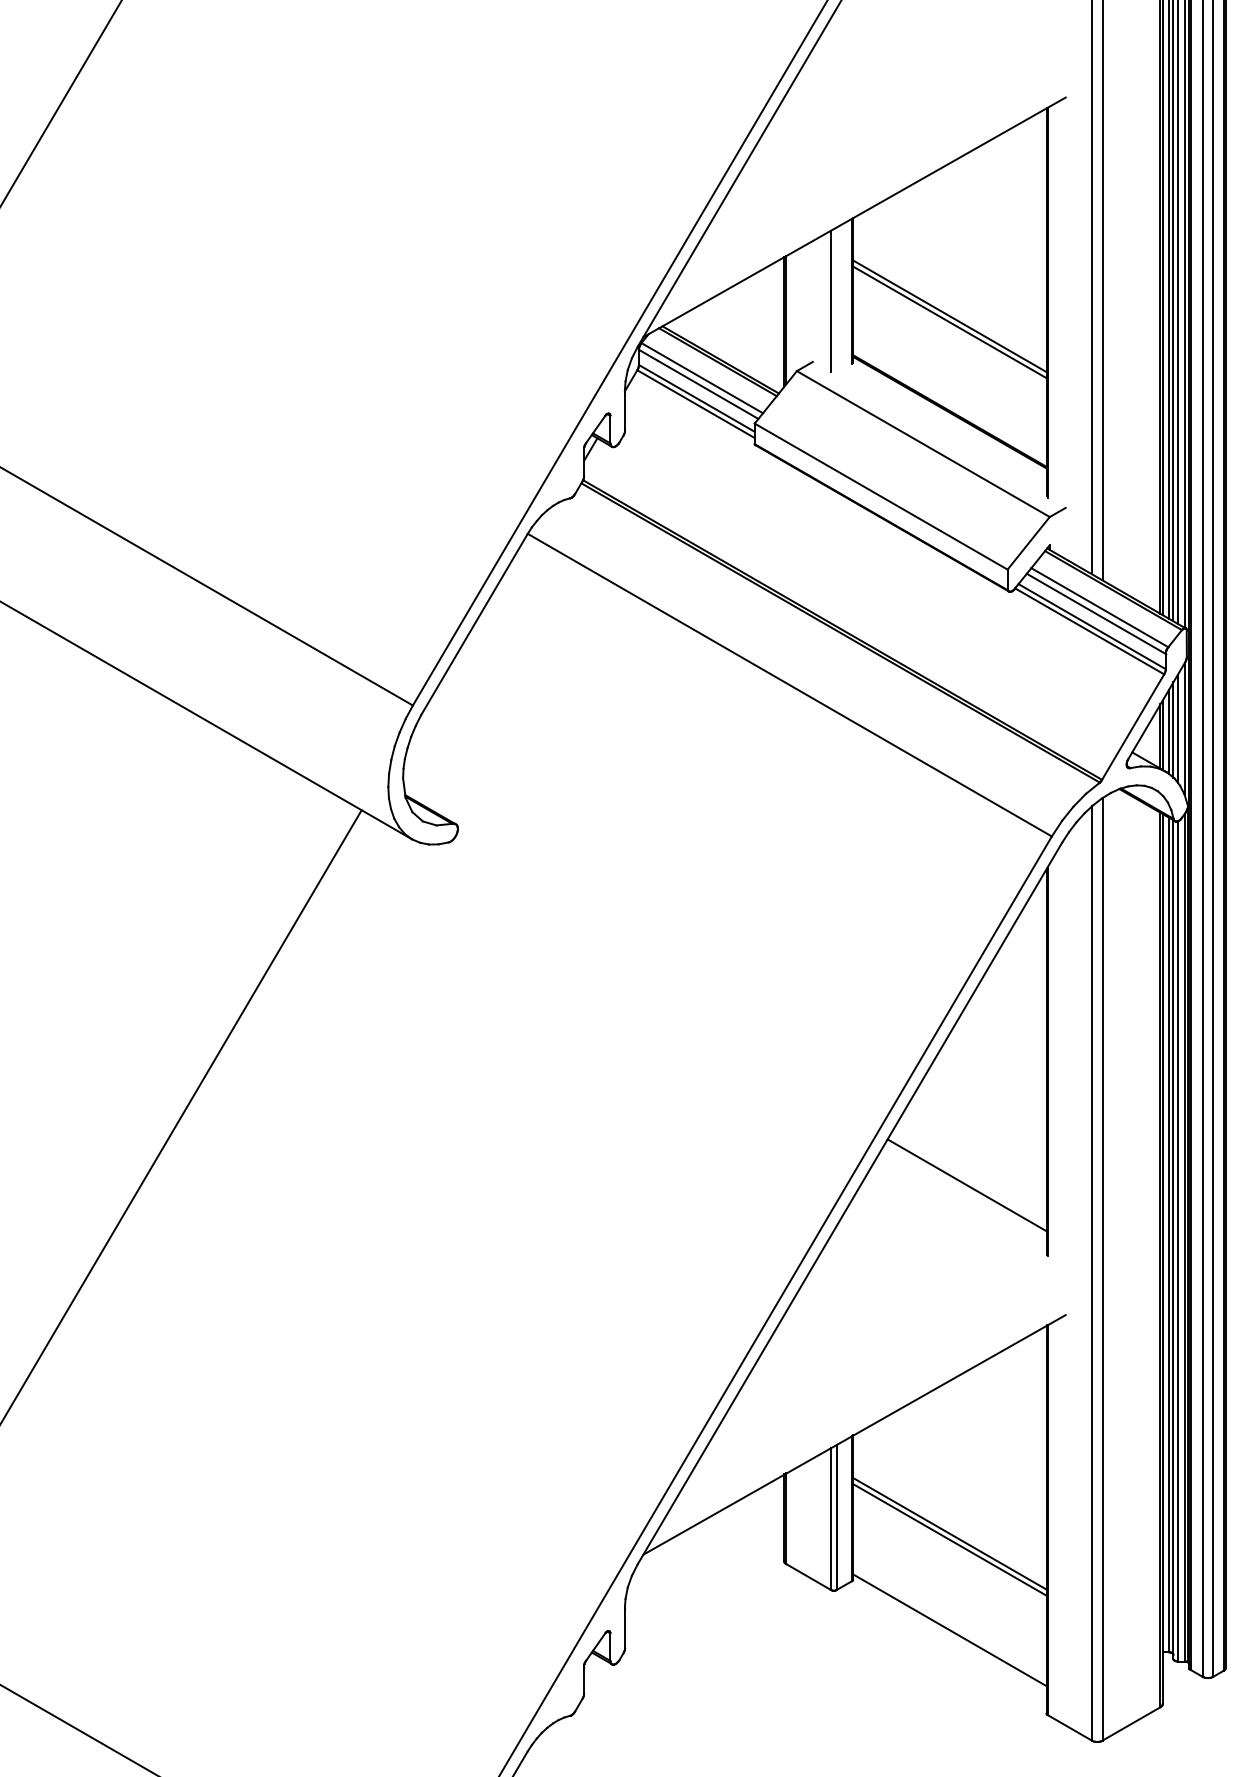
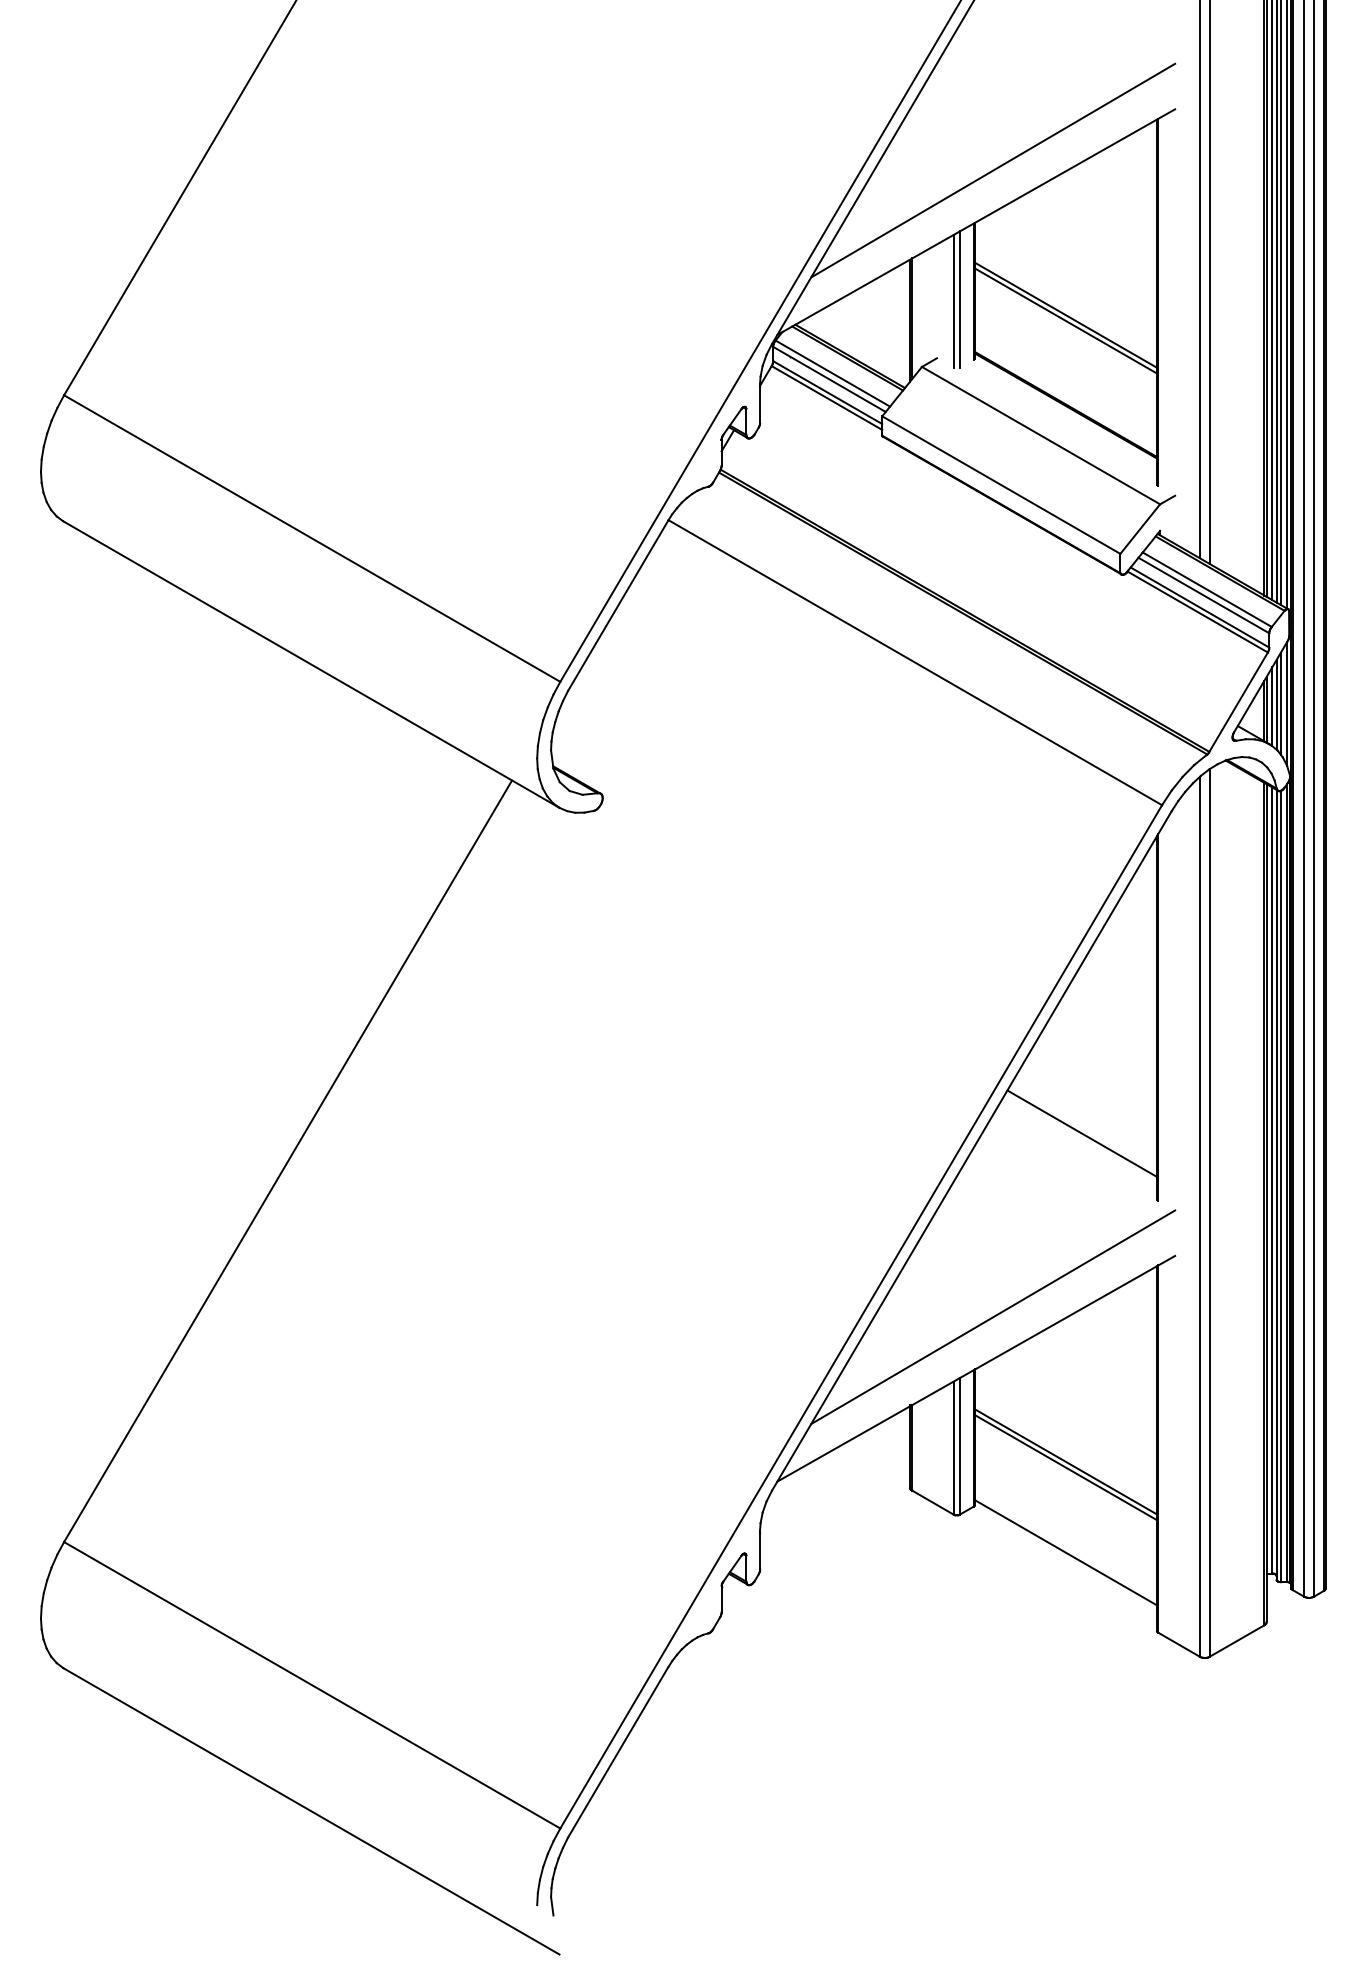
line: (872, 162) -> (993, 170), added
line: (836, 299) -> (959, 299), added
line: (872, 1380) -> (993, 1317), added

